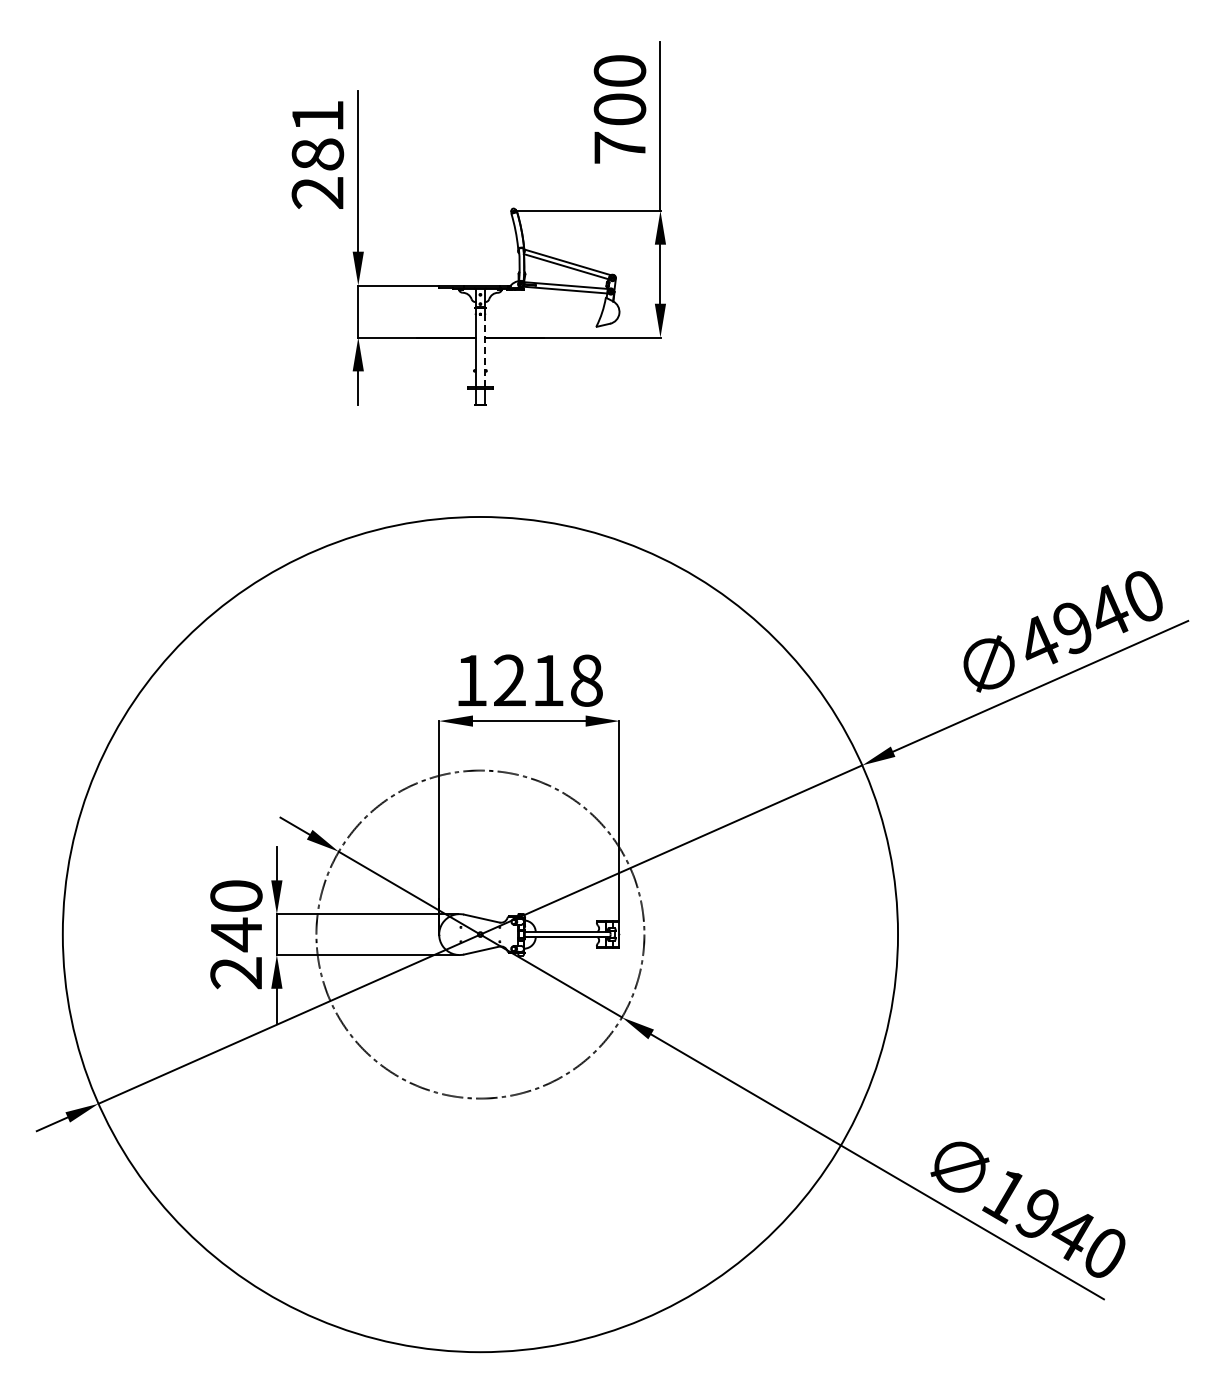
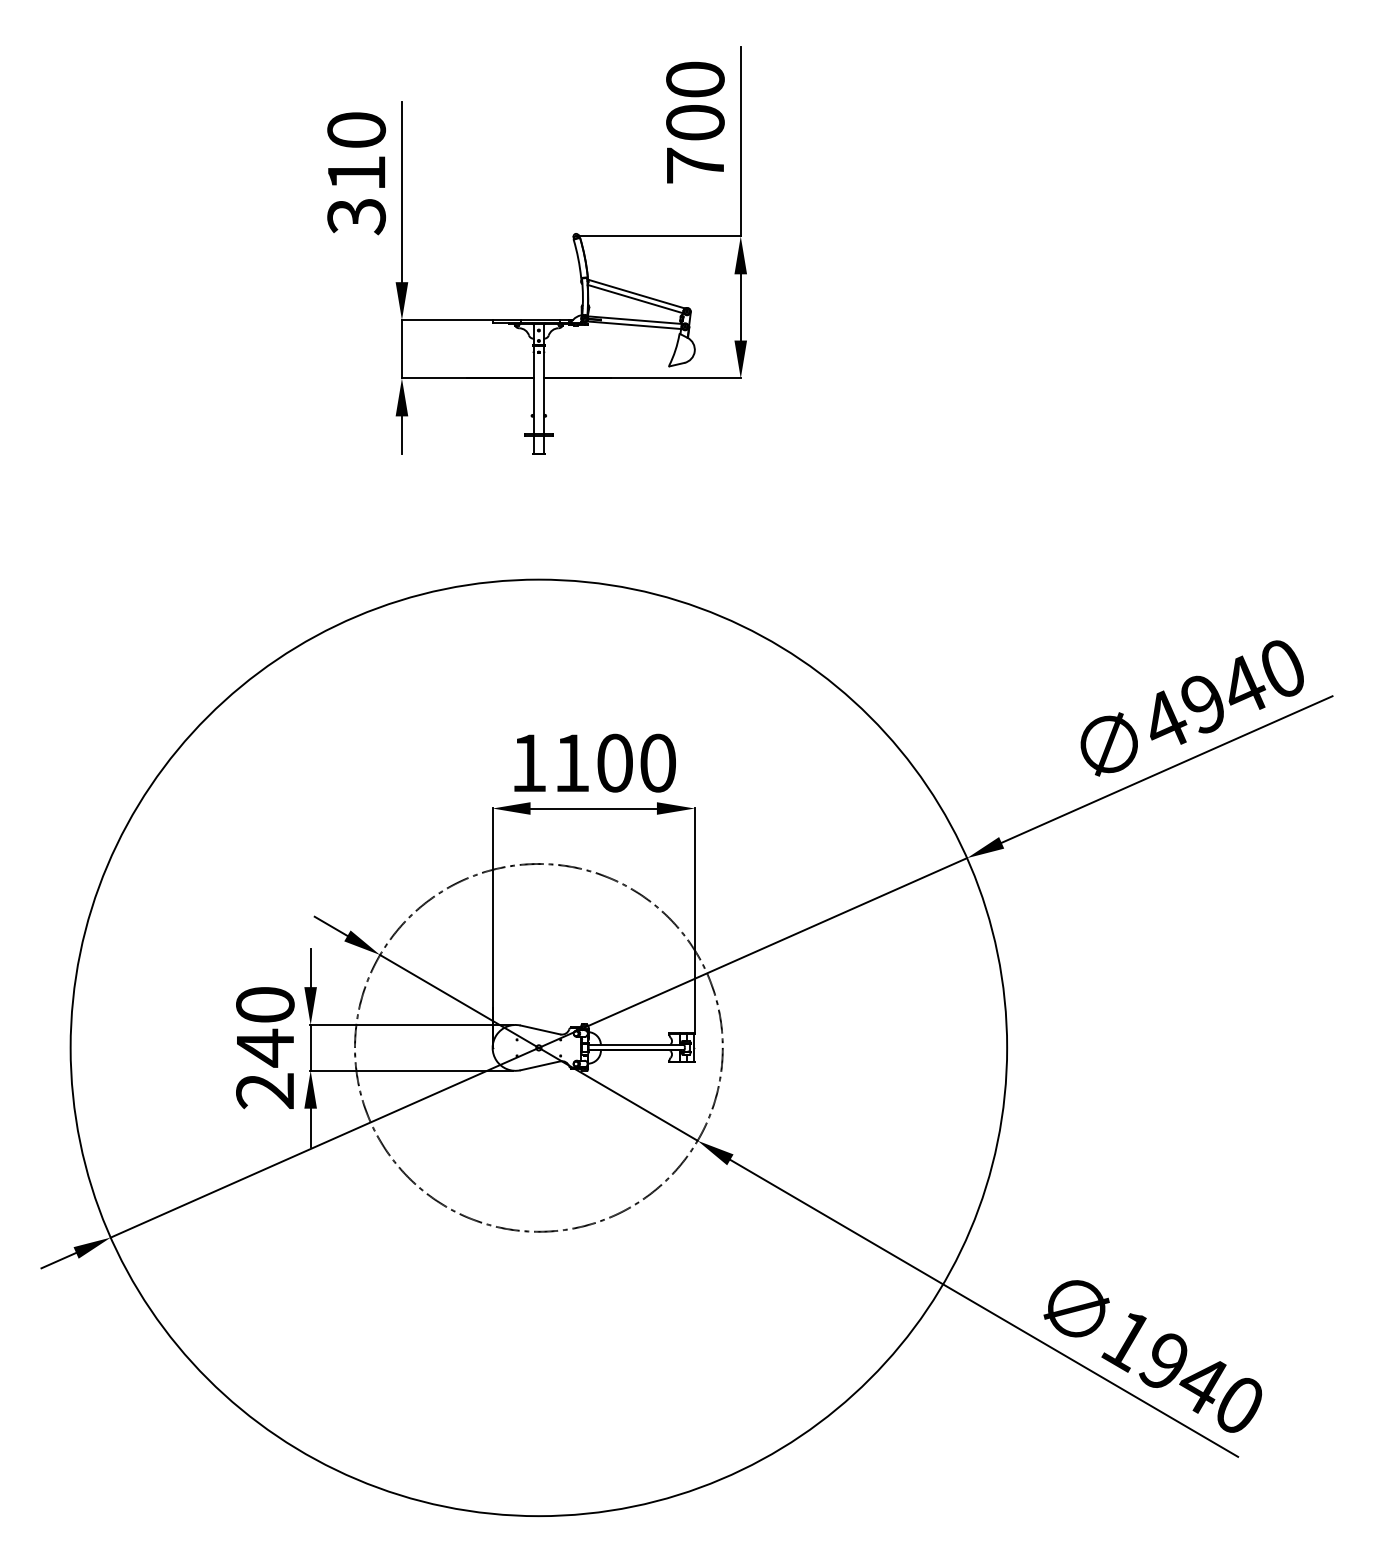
text: (317, 154) -> (356, 173), 281 -> 310
line: (485, 350) -> (544, 392), dashed -> solid
text: (548, 680) -> (615, 762), 1218 -> 1100

